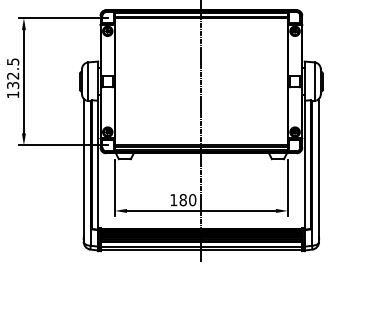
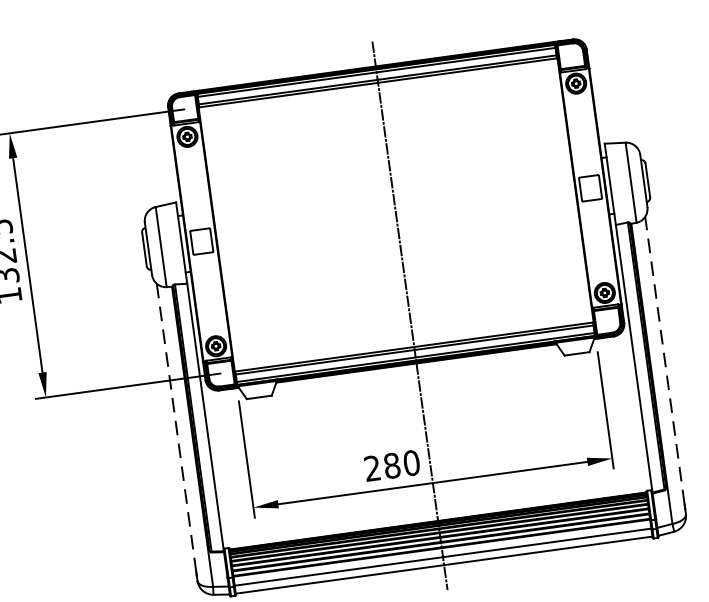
line: (319, 167) -> (665, 359), solid -> dashed
line: (83, 168) -> (176, 428), solid -> dashed
text: (173, 200) -> (371, 469), 180 -> 280

